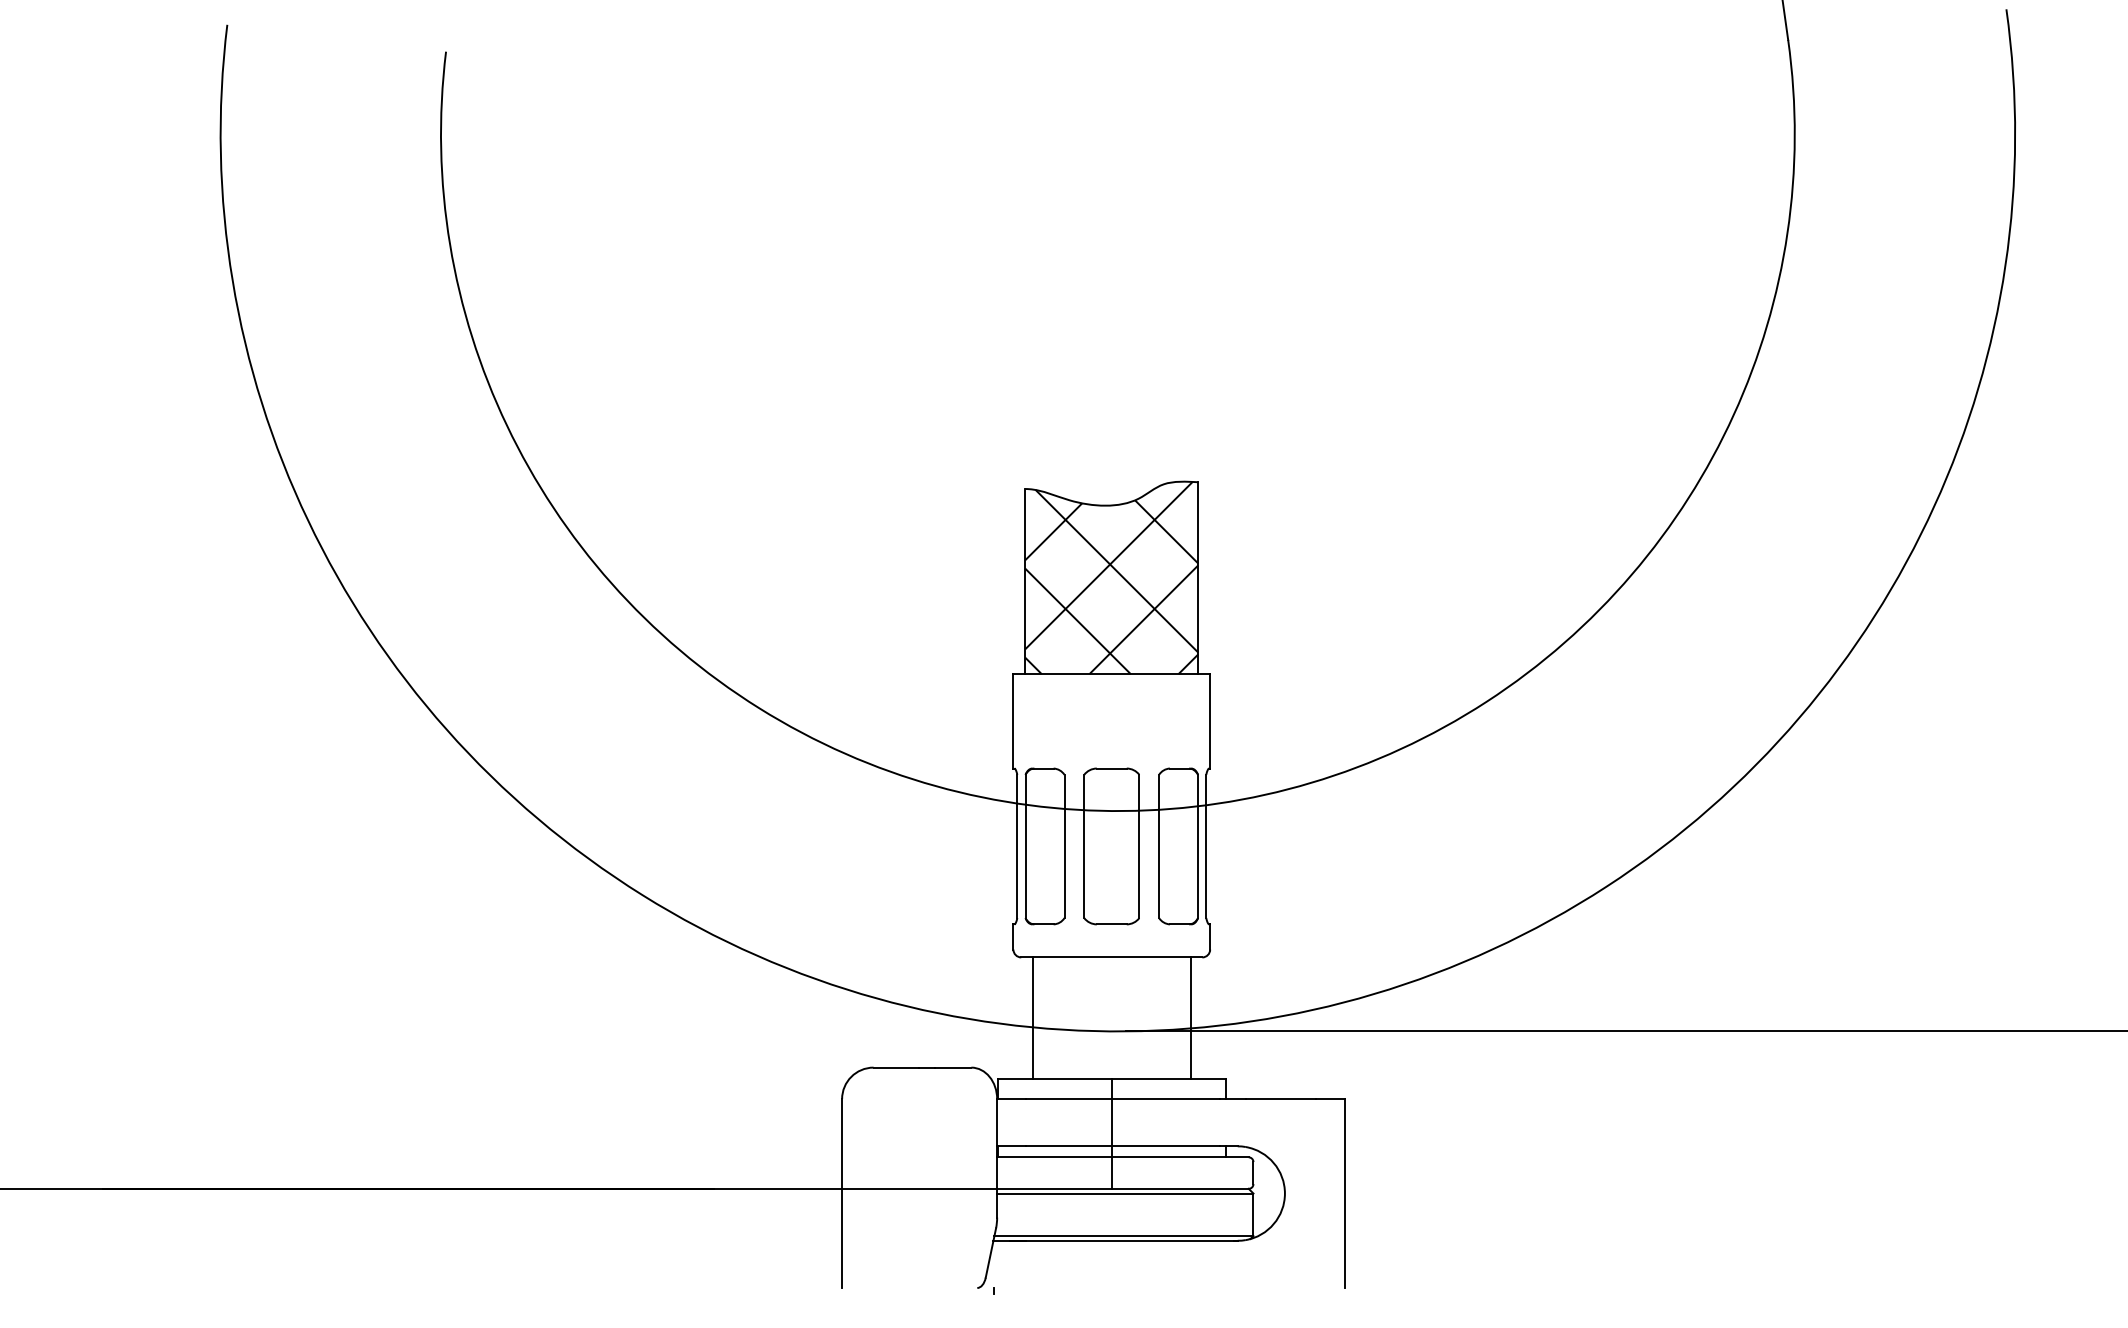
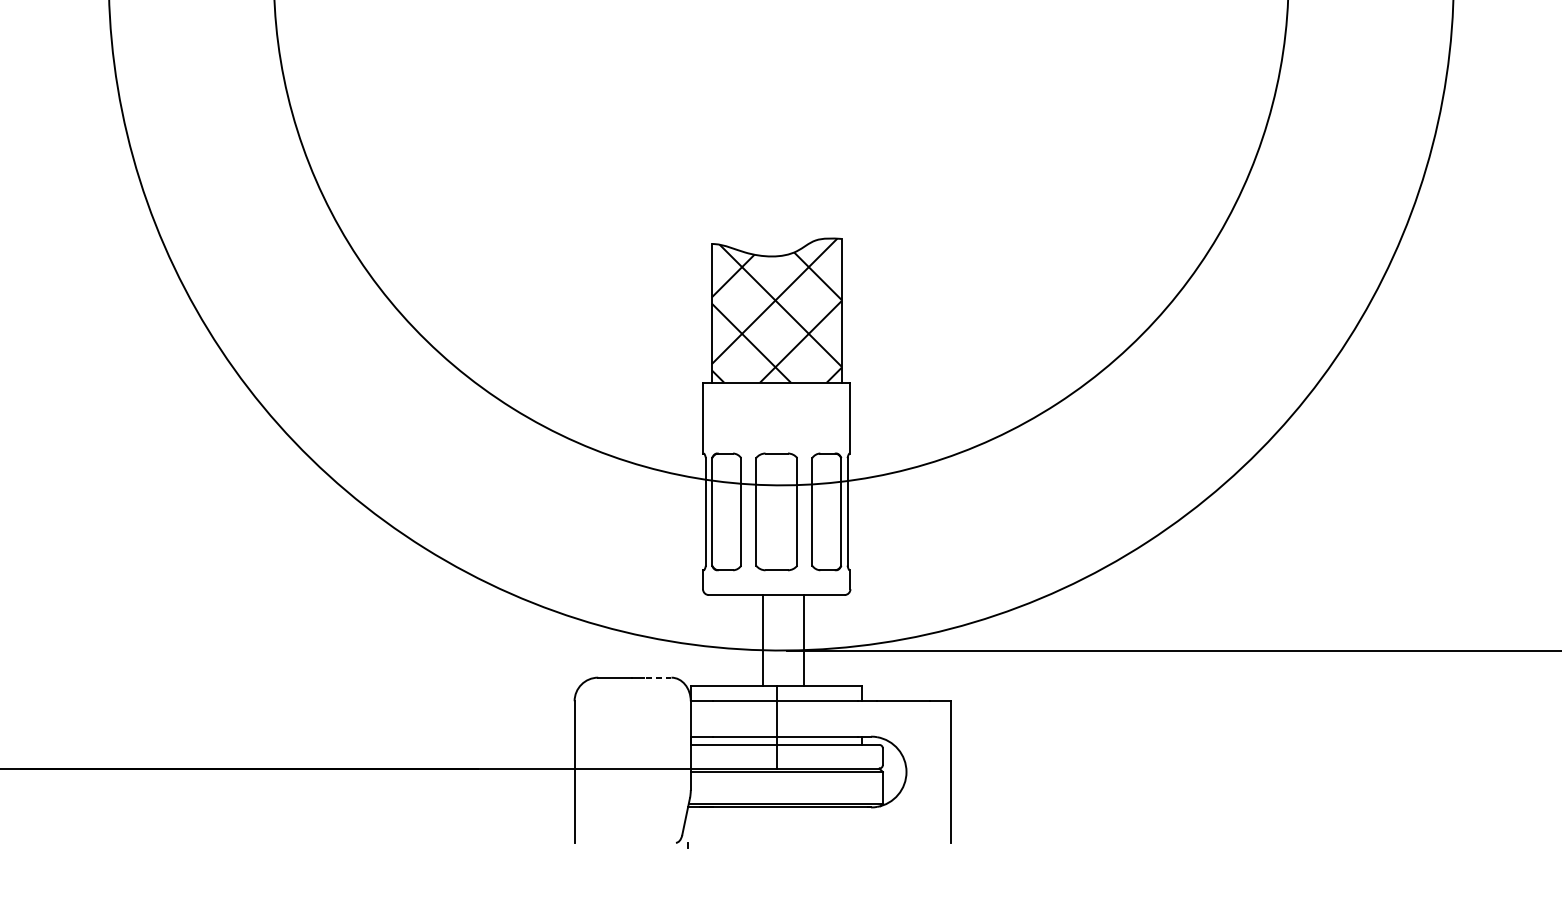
line: (1033, 1017) -> (763, 640), moved
line: (1190, 1017) -> (803, 640), moved
line: (952, 1067) -> (657, 677), solid -> dashed

